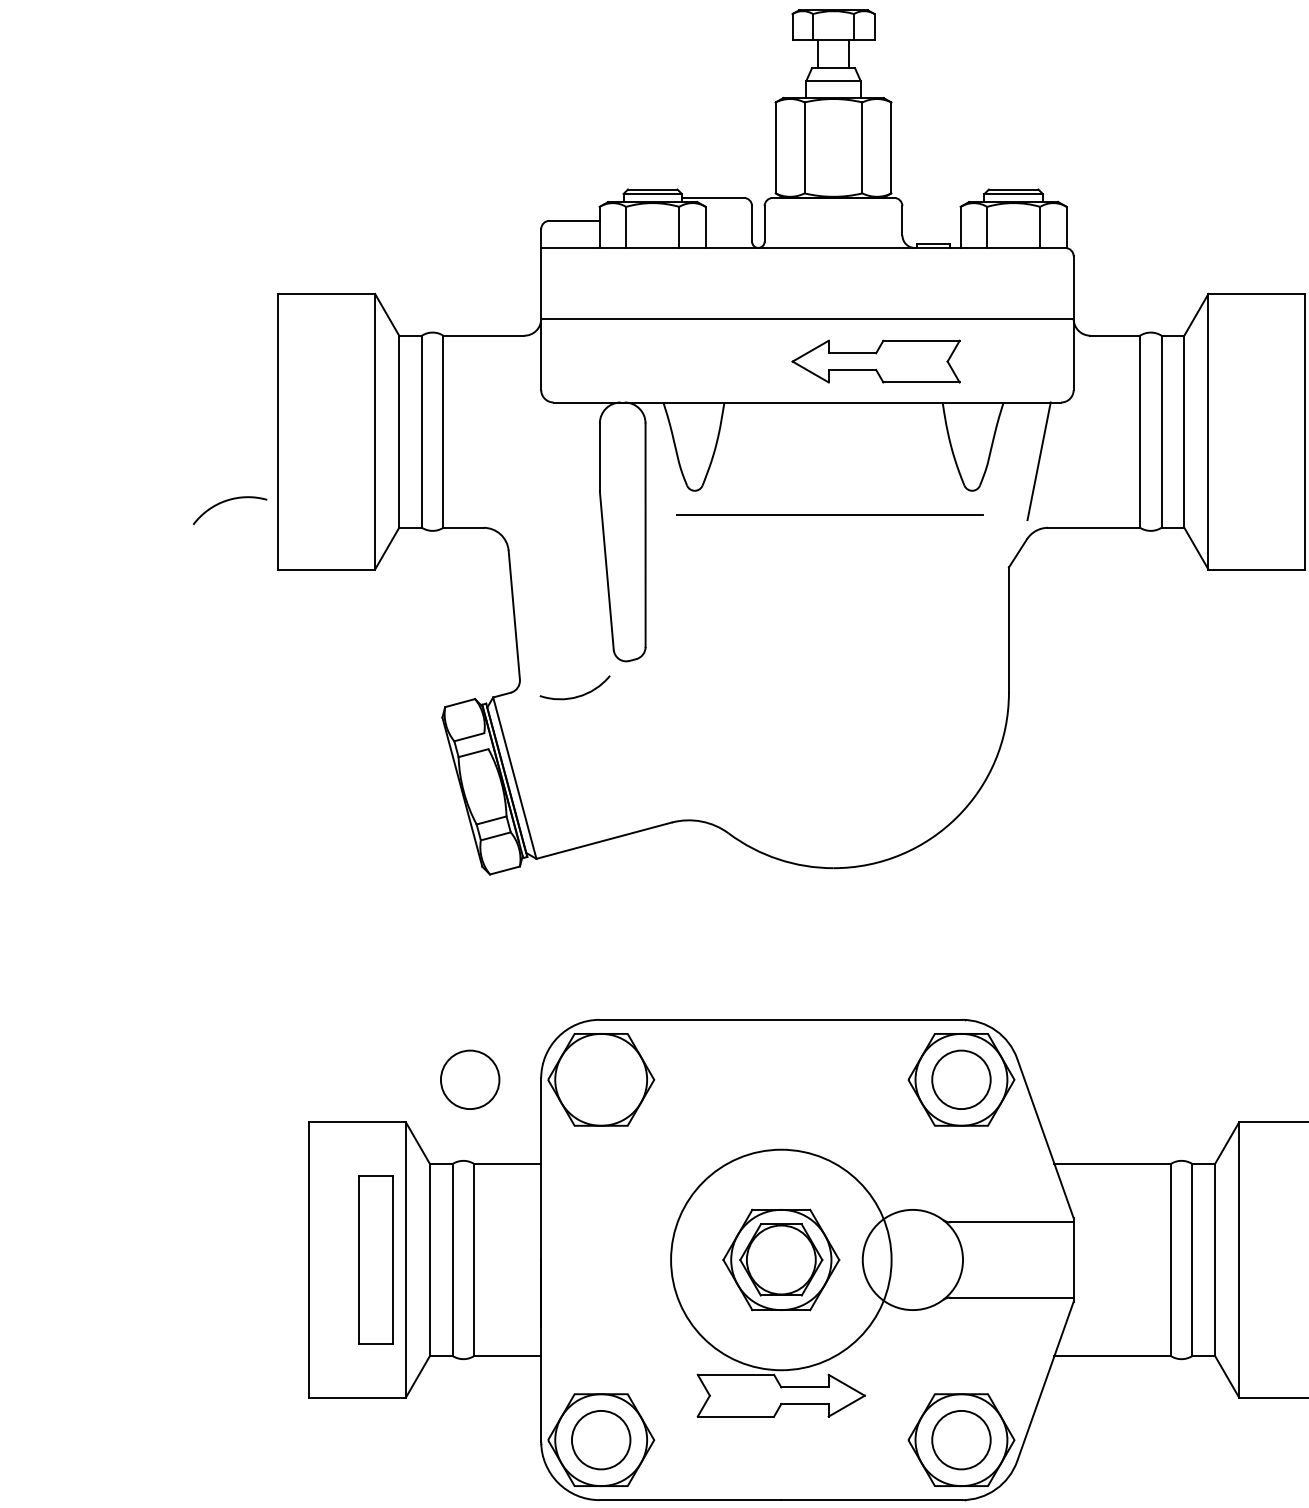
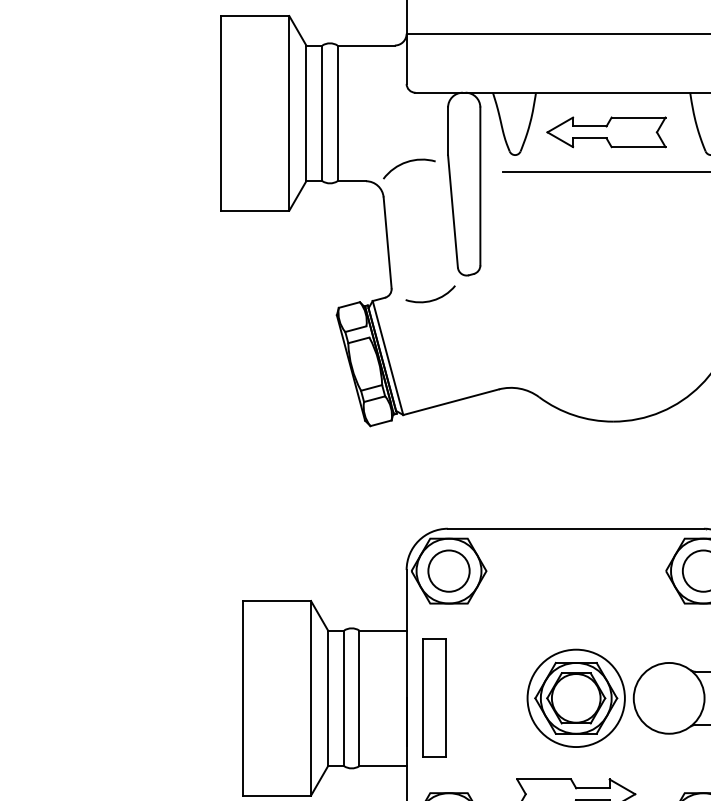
part: (875, 361) -> (606, 132), moved
arc: (227, 501) -> (407, 162), moved
circle: (470, 1079) -> (449, 570), moved
part: (375, 1259) -> (434, 698), moved
circle: (781, 1259) -> (576, 698), size x0.62

